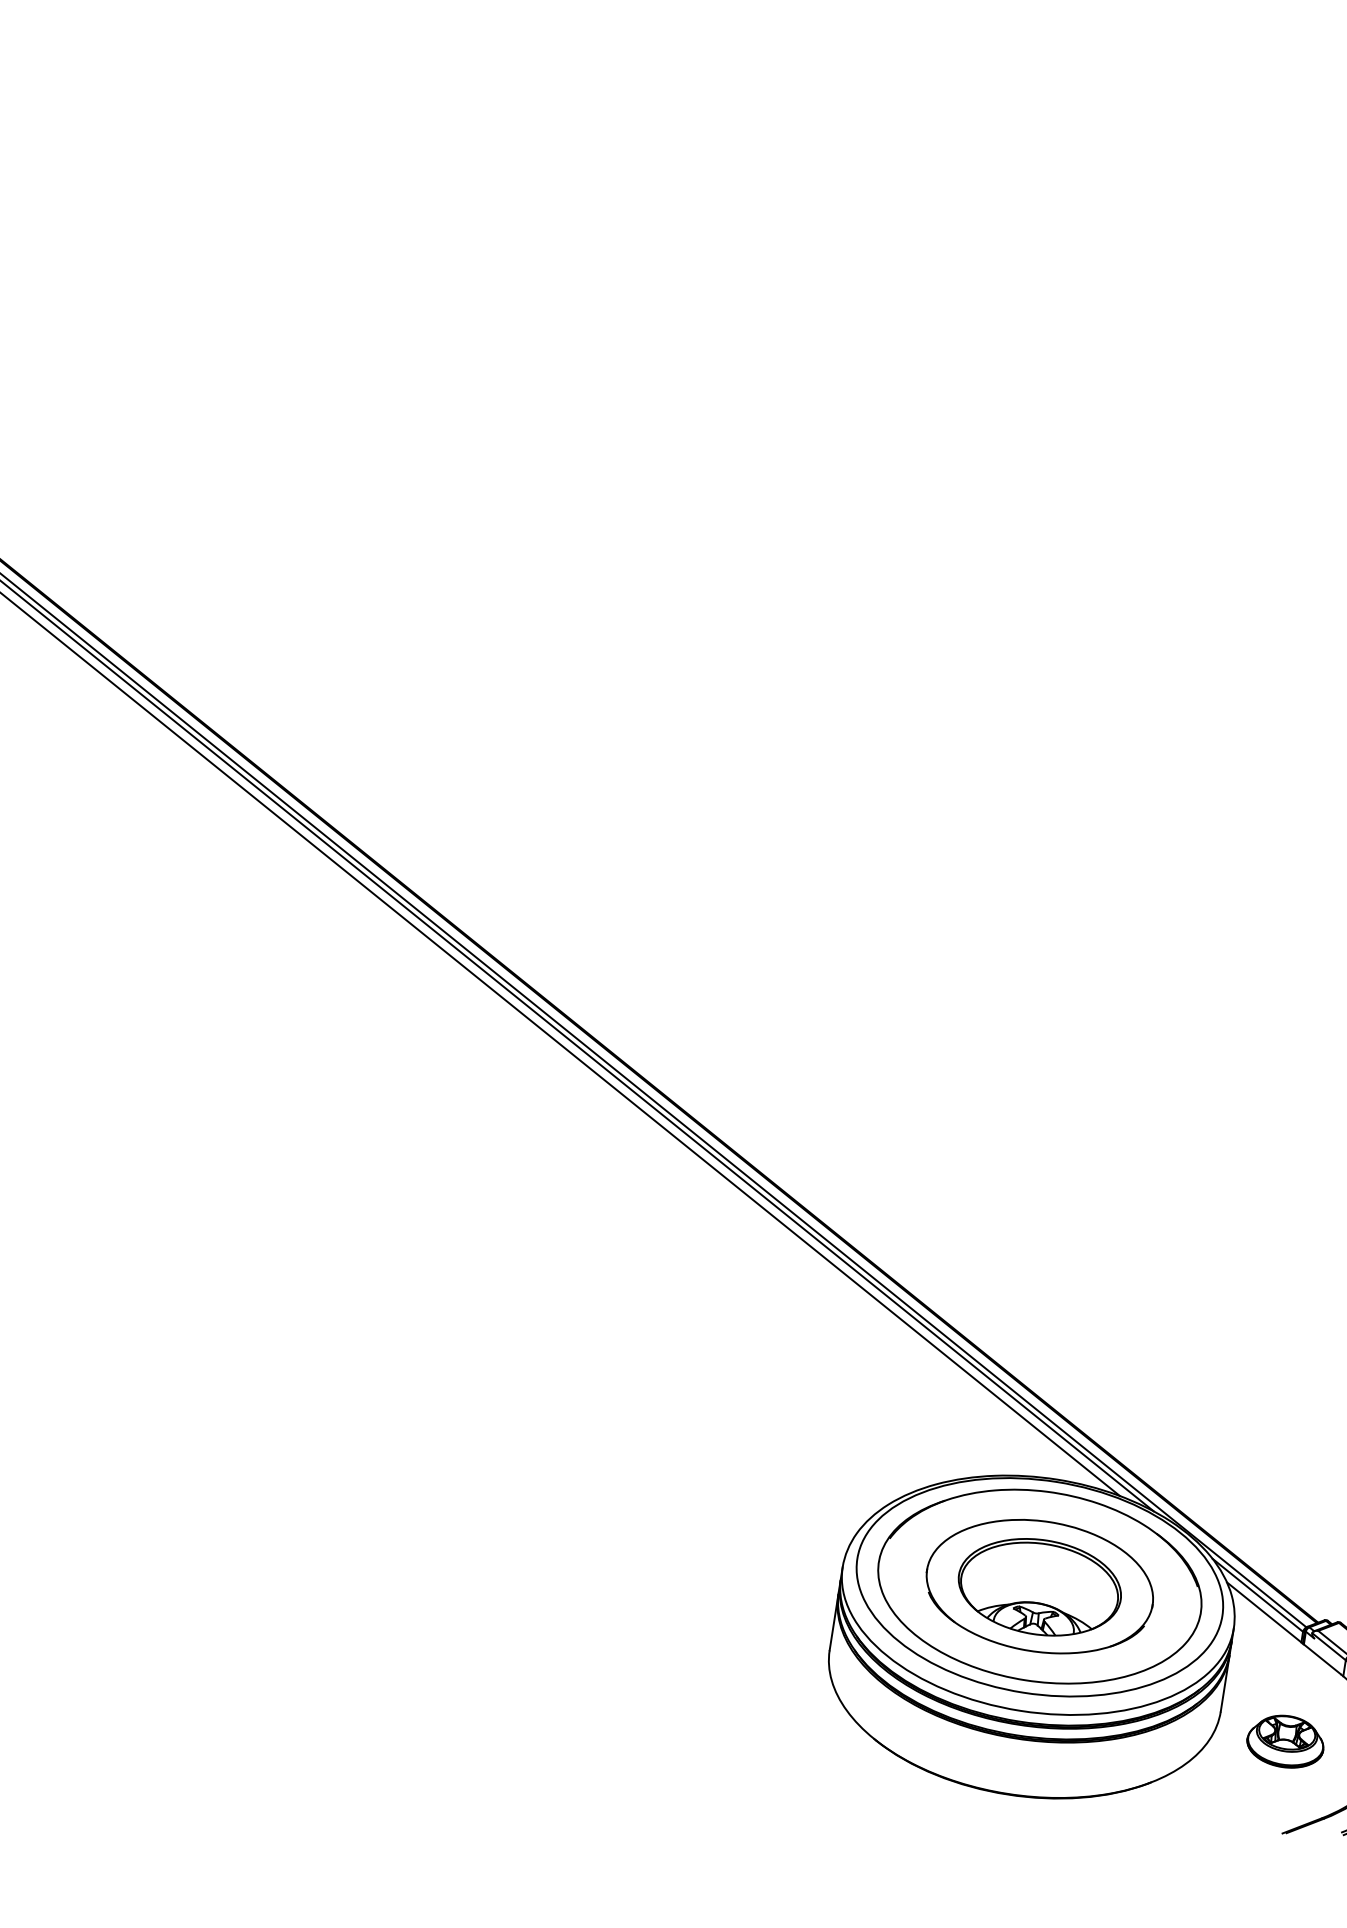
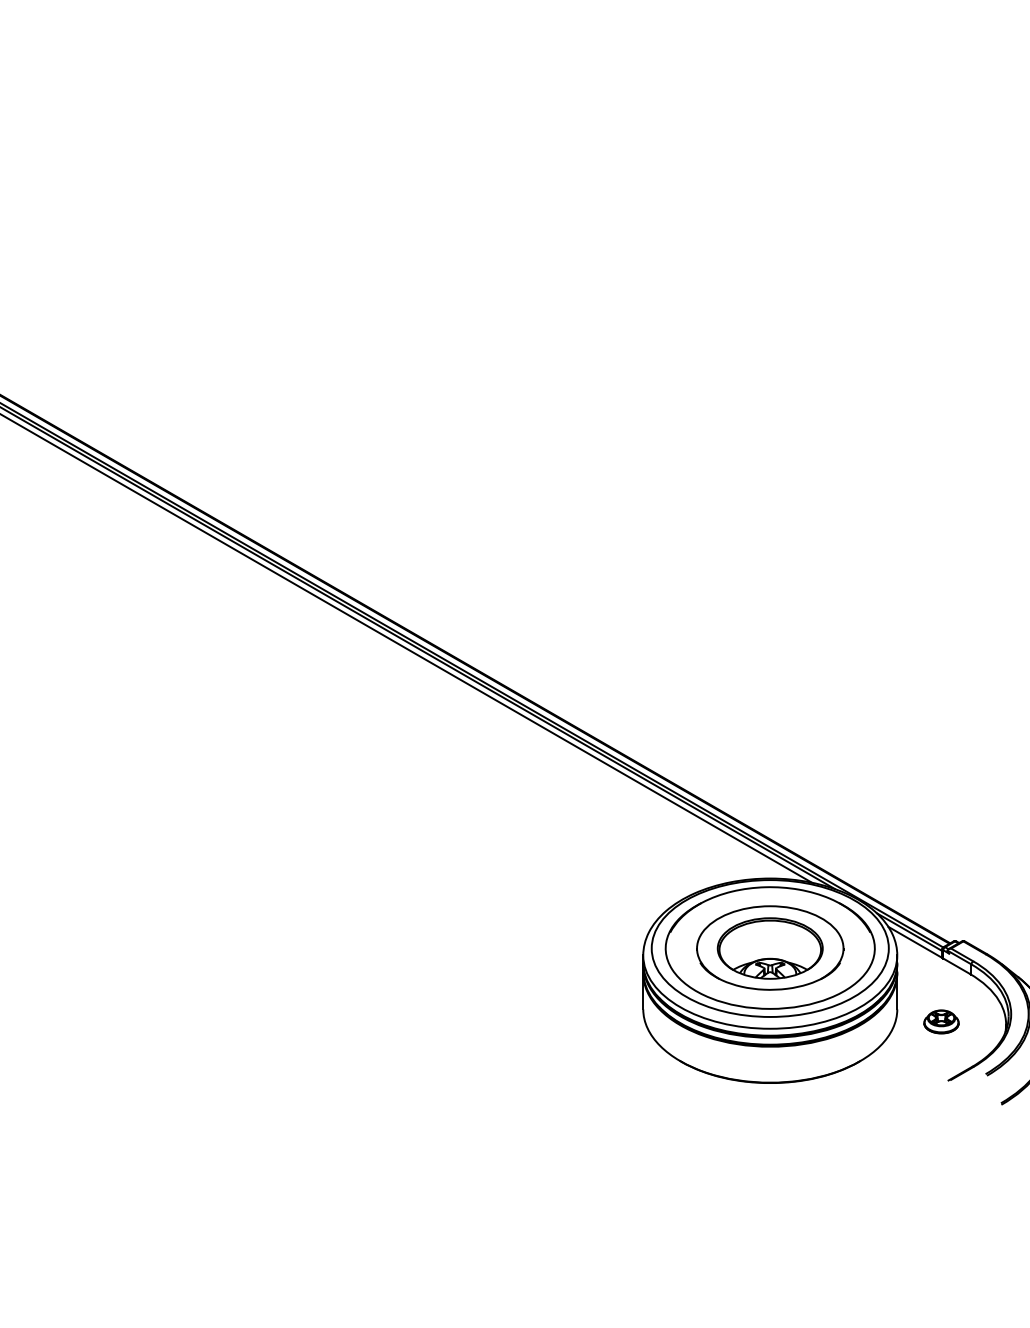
part: (1285, 1740) -> (941, 1021), size x0.7

